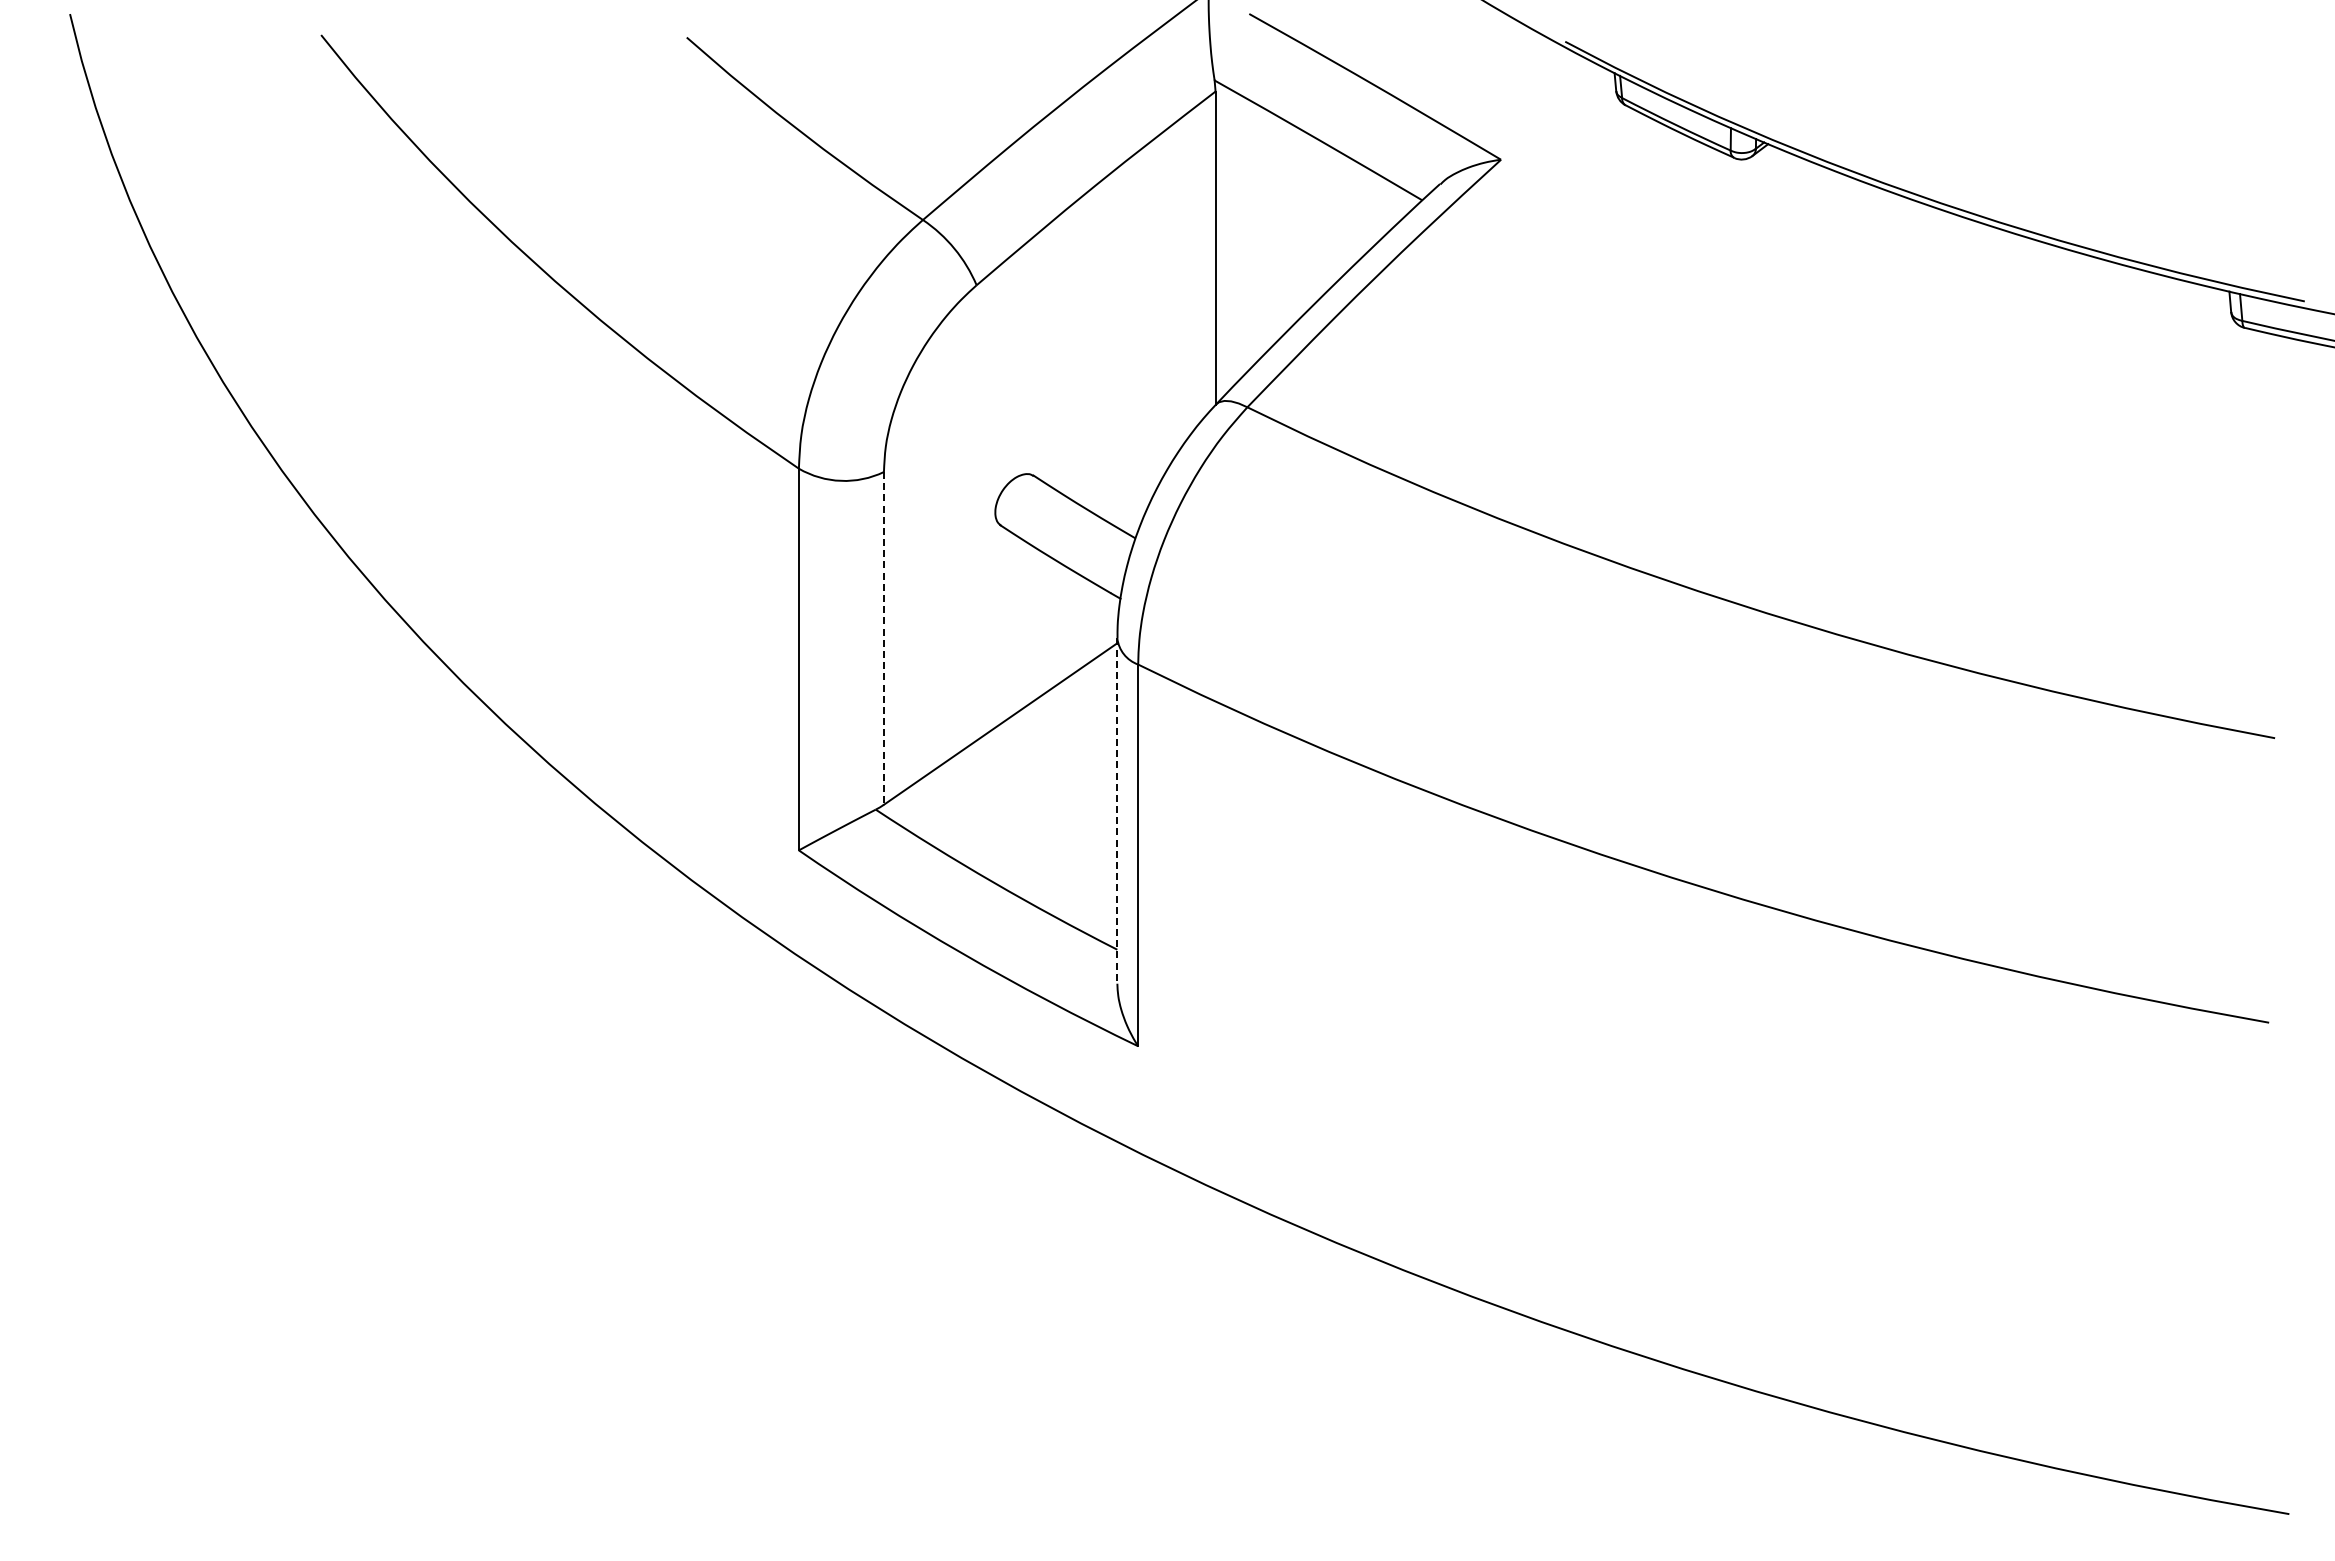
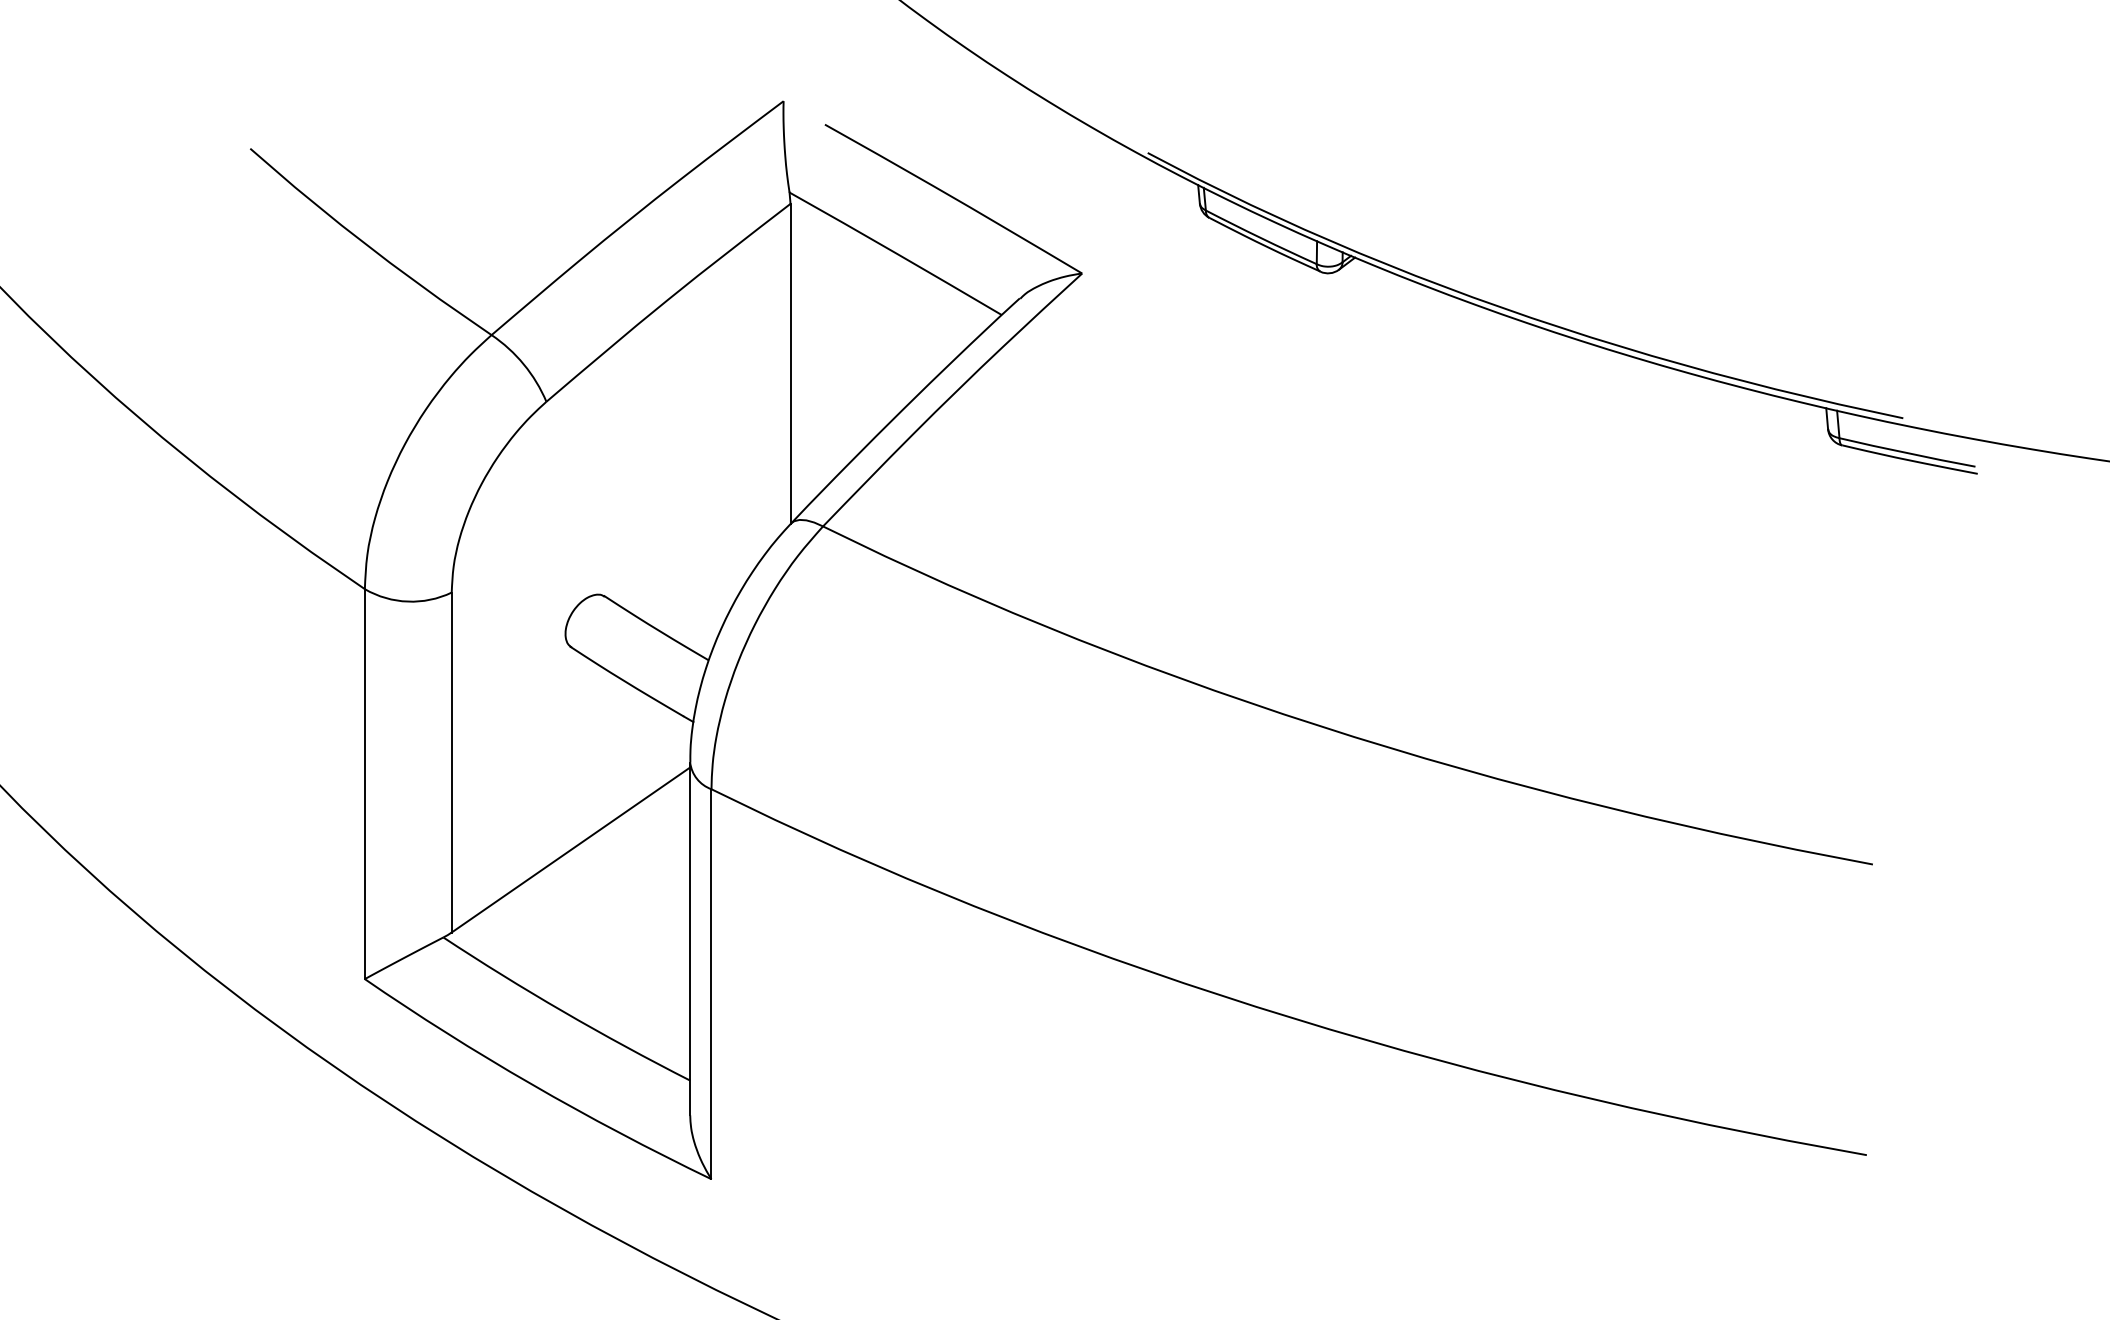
line: (883, 638) -> (451, 762), dashed -> solid
line: (1117, 811) -> (690, 939), dashed -> solid

